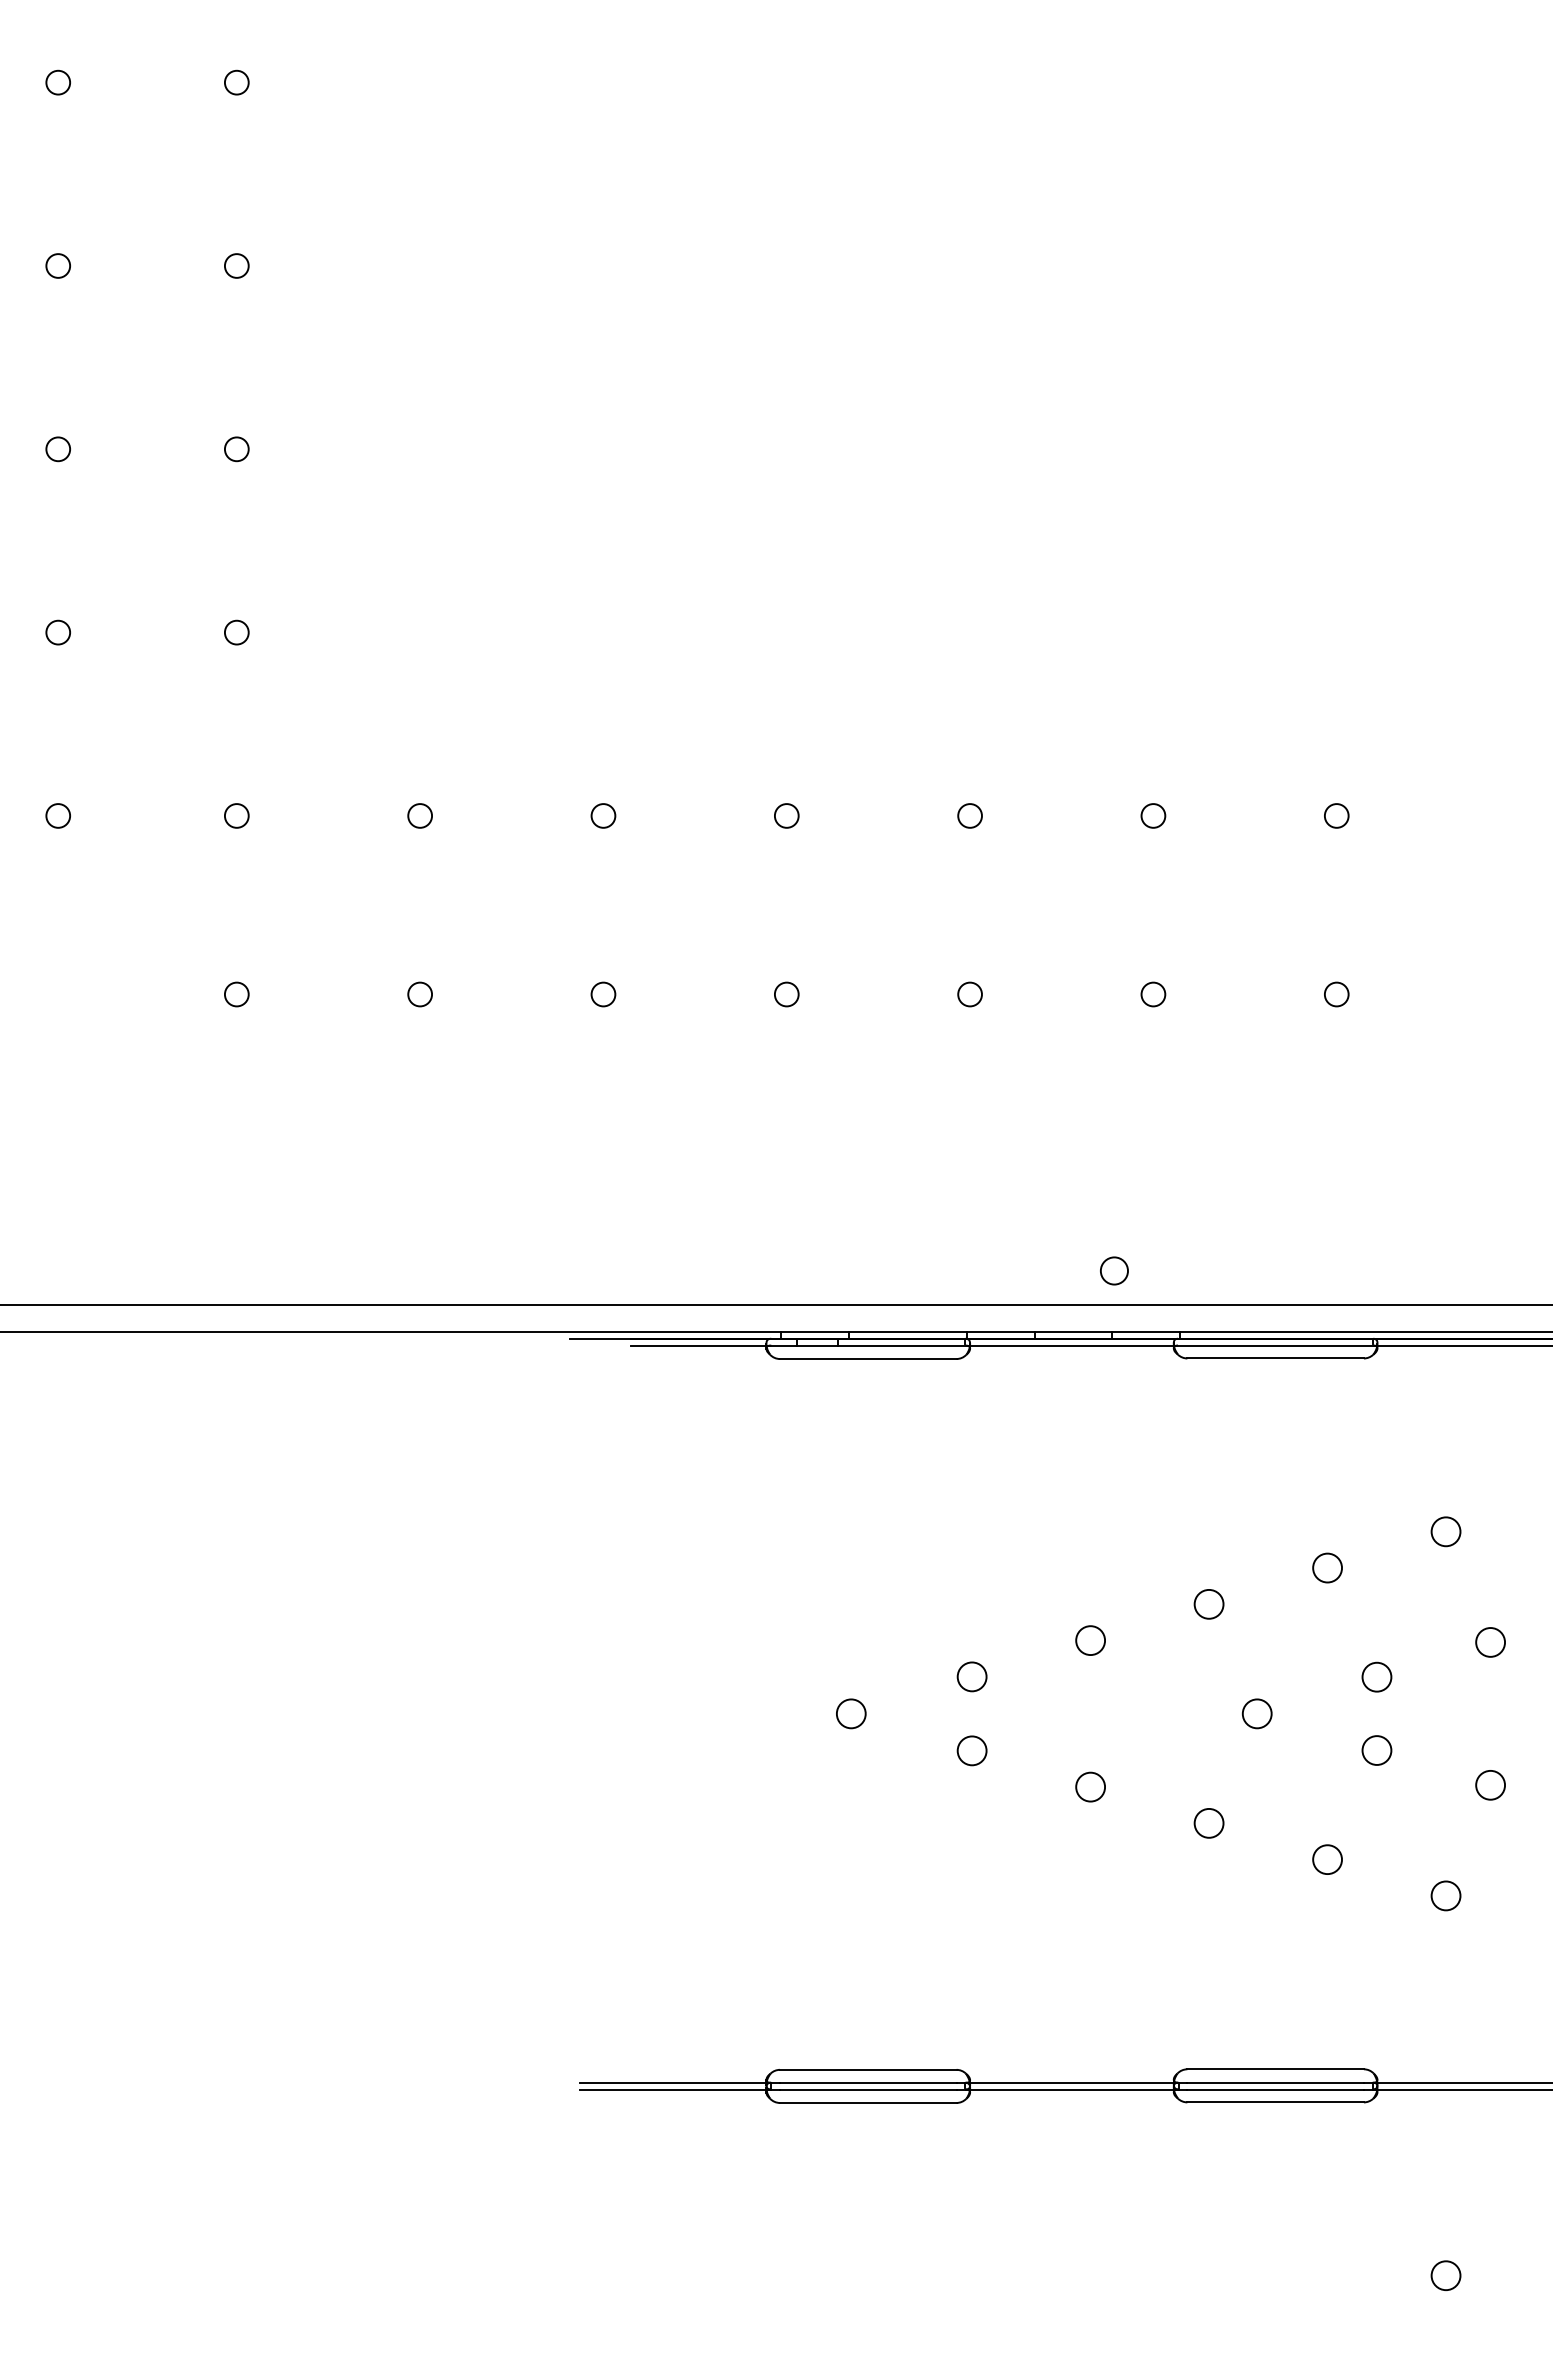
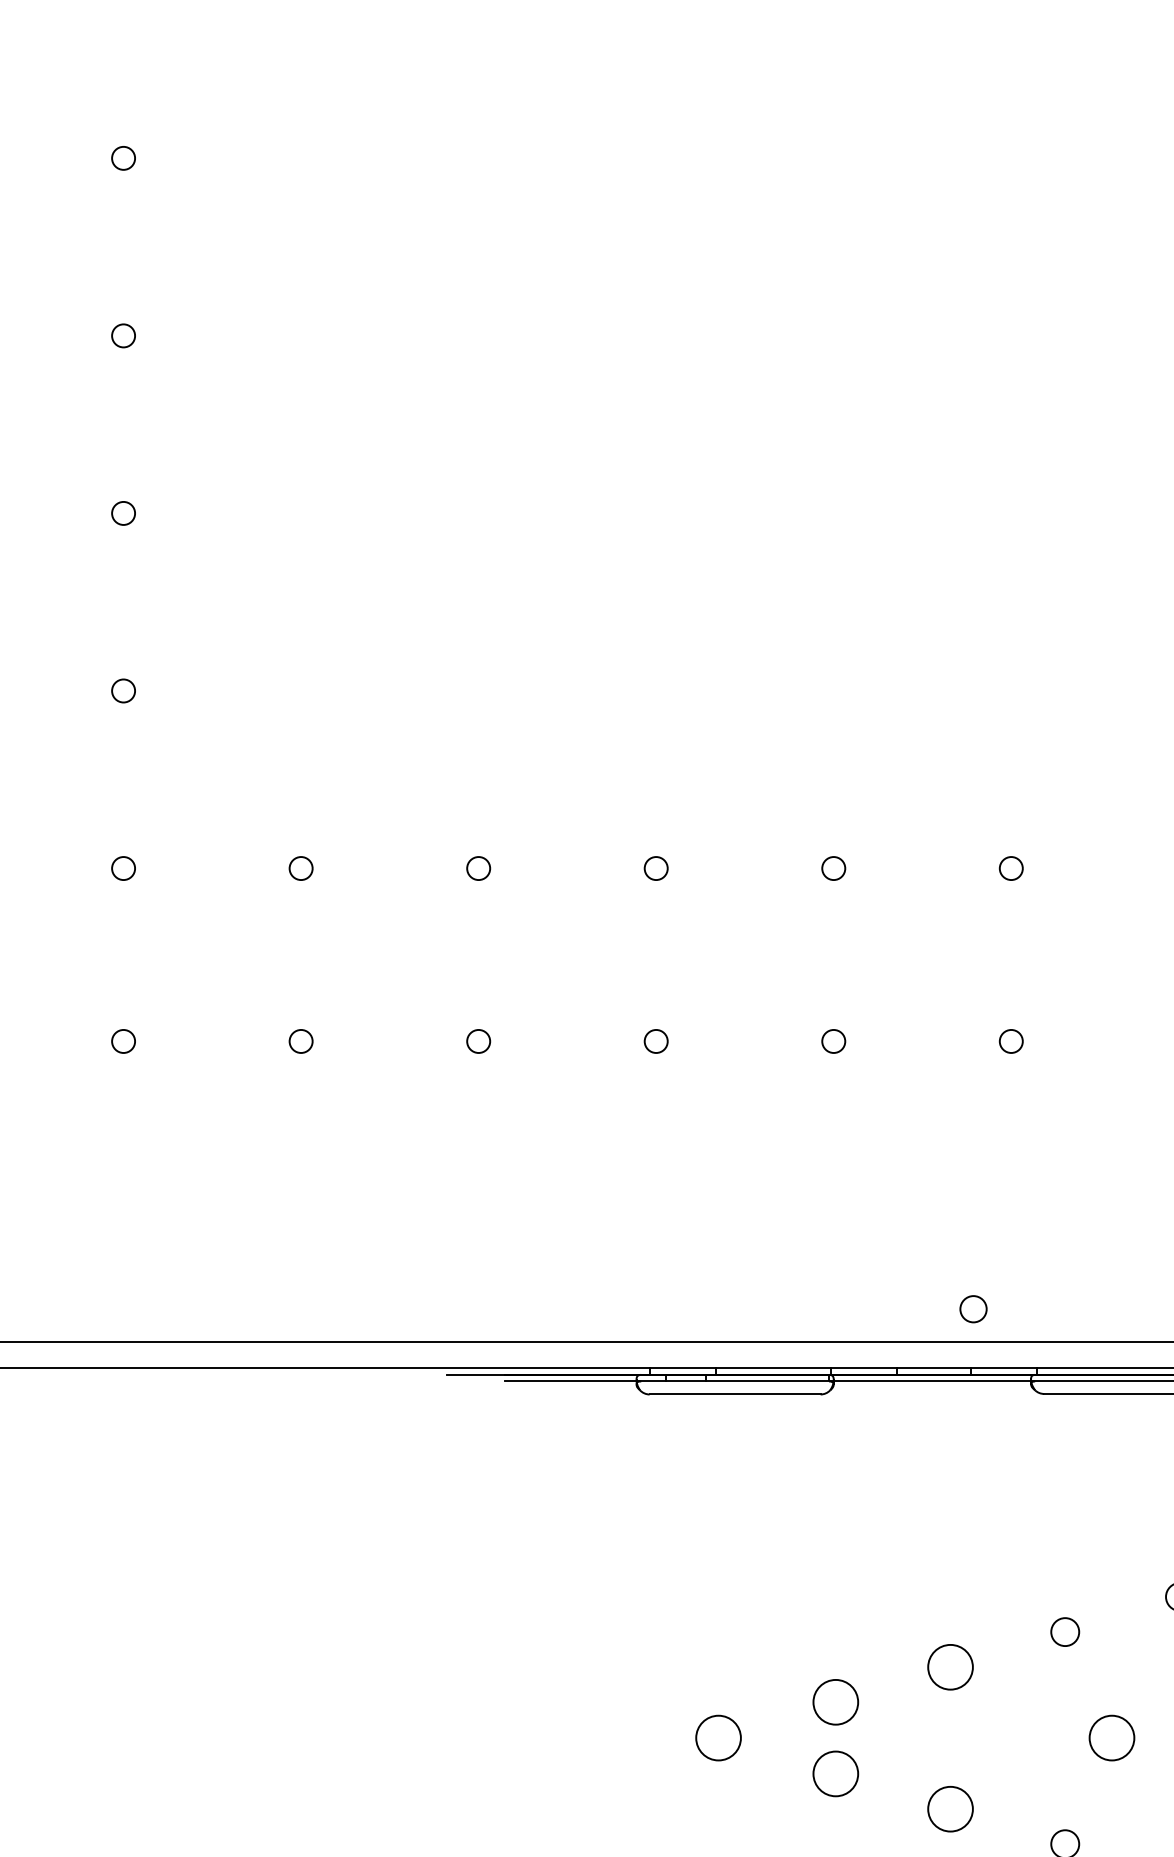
circle: (1090, 1640) -> (950, 1667), size x1.6
circle: (971, 1676) -> (835, 1701), size x1.6
circle: (851, 1713) -> (718, 1737), size x1.6
circle: (1256, 1713) -> (1111, 1737), size x1.6
circle: (971, 1750) -> (835, 1773), size x1.6
circle: (1090, 1786) -> (950, 1808), size x1.6

